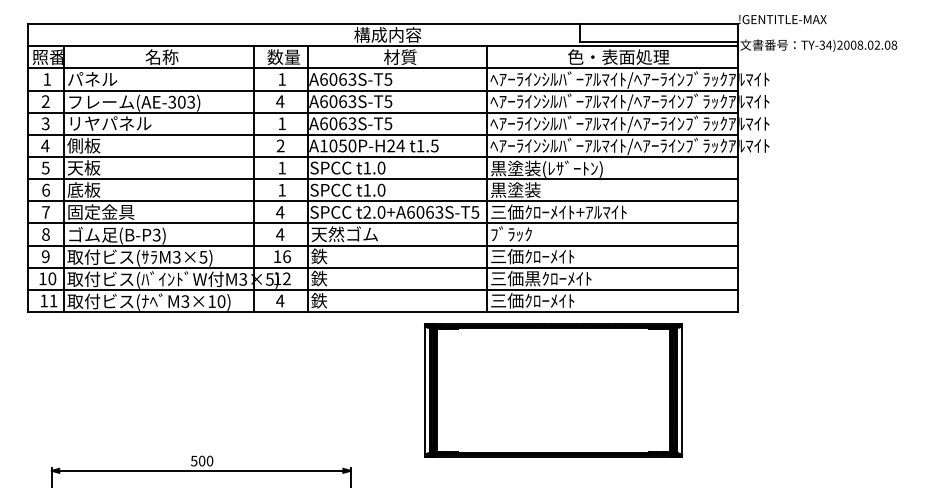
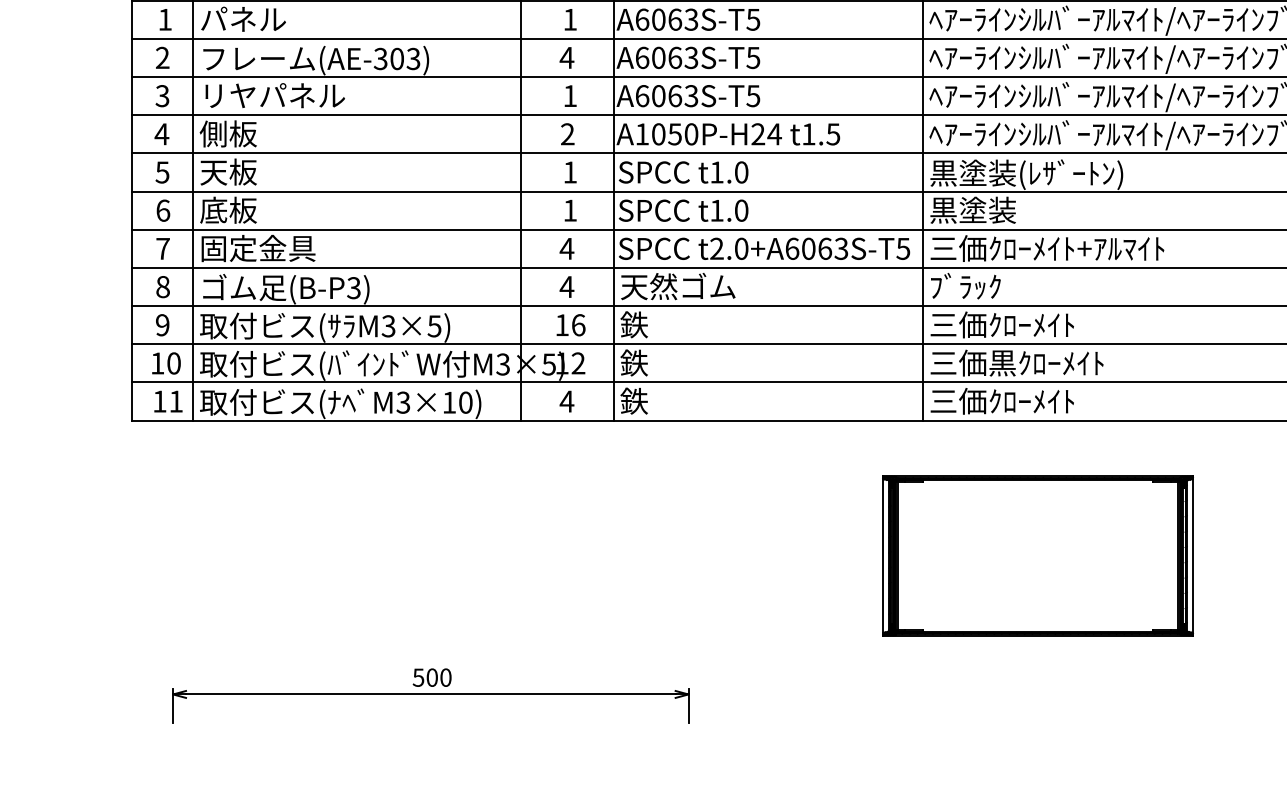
part: (553, 390) -> (1038, 555), size x0.7

